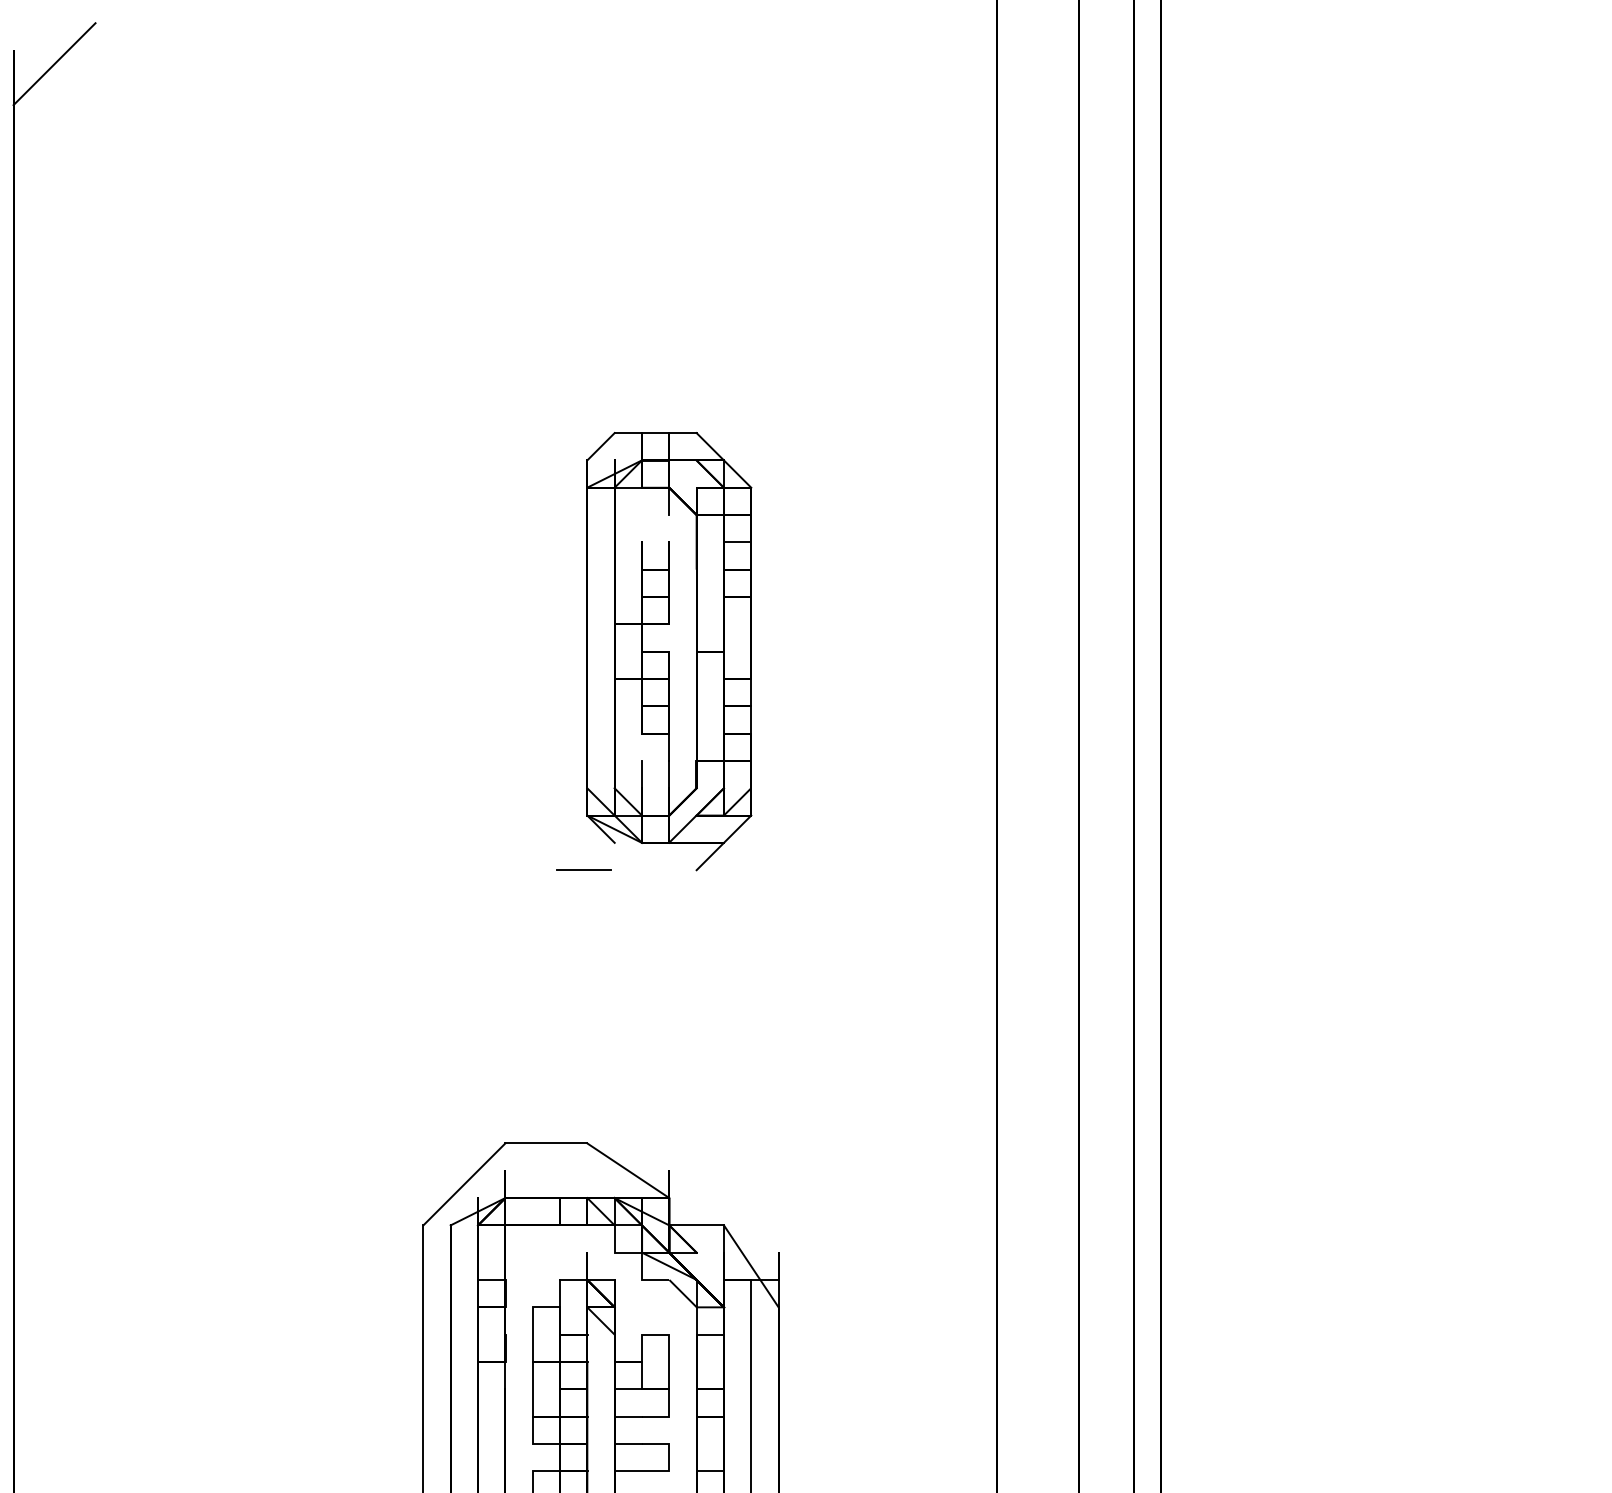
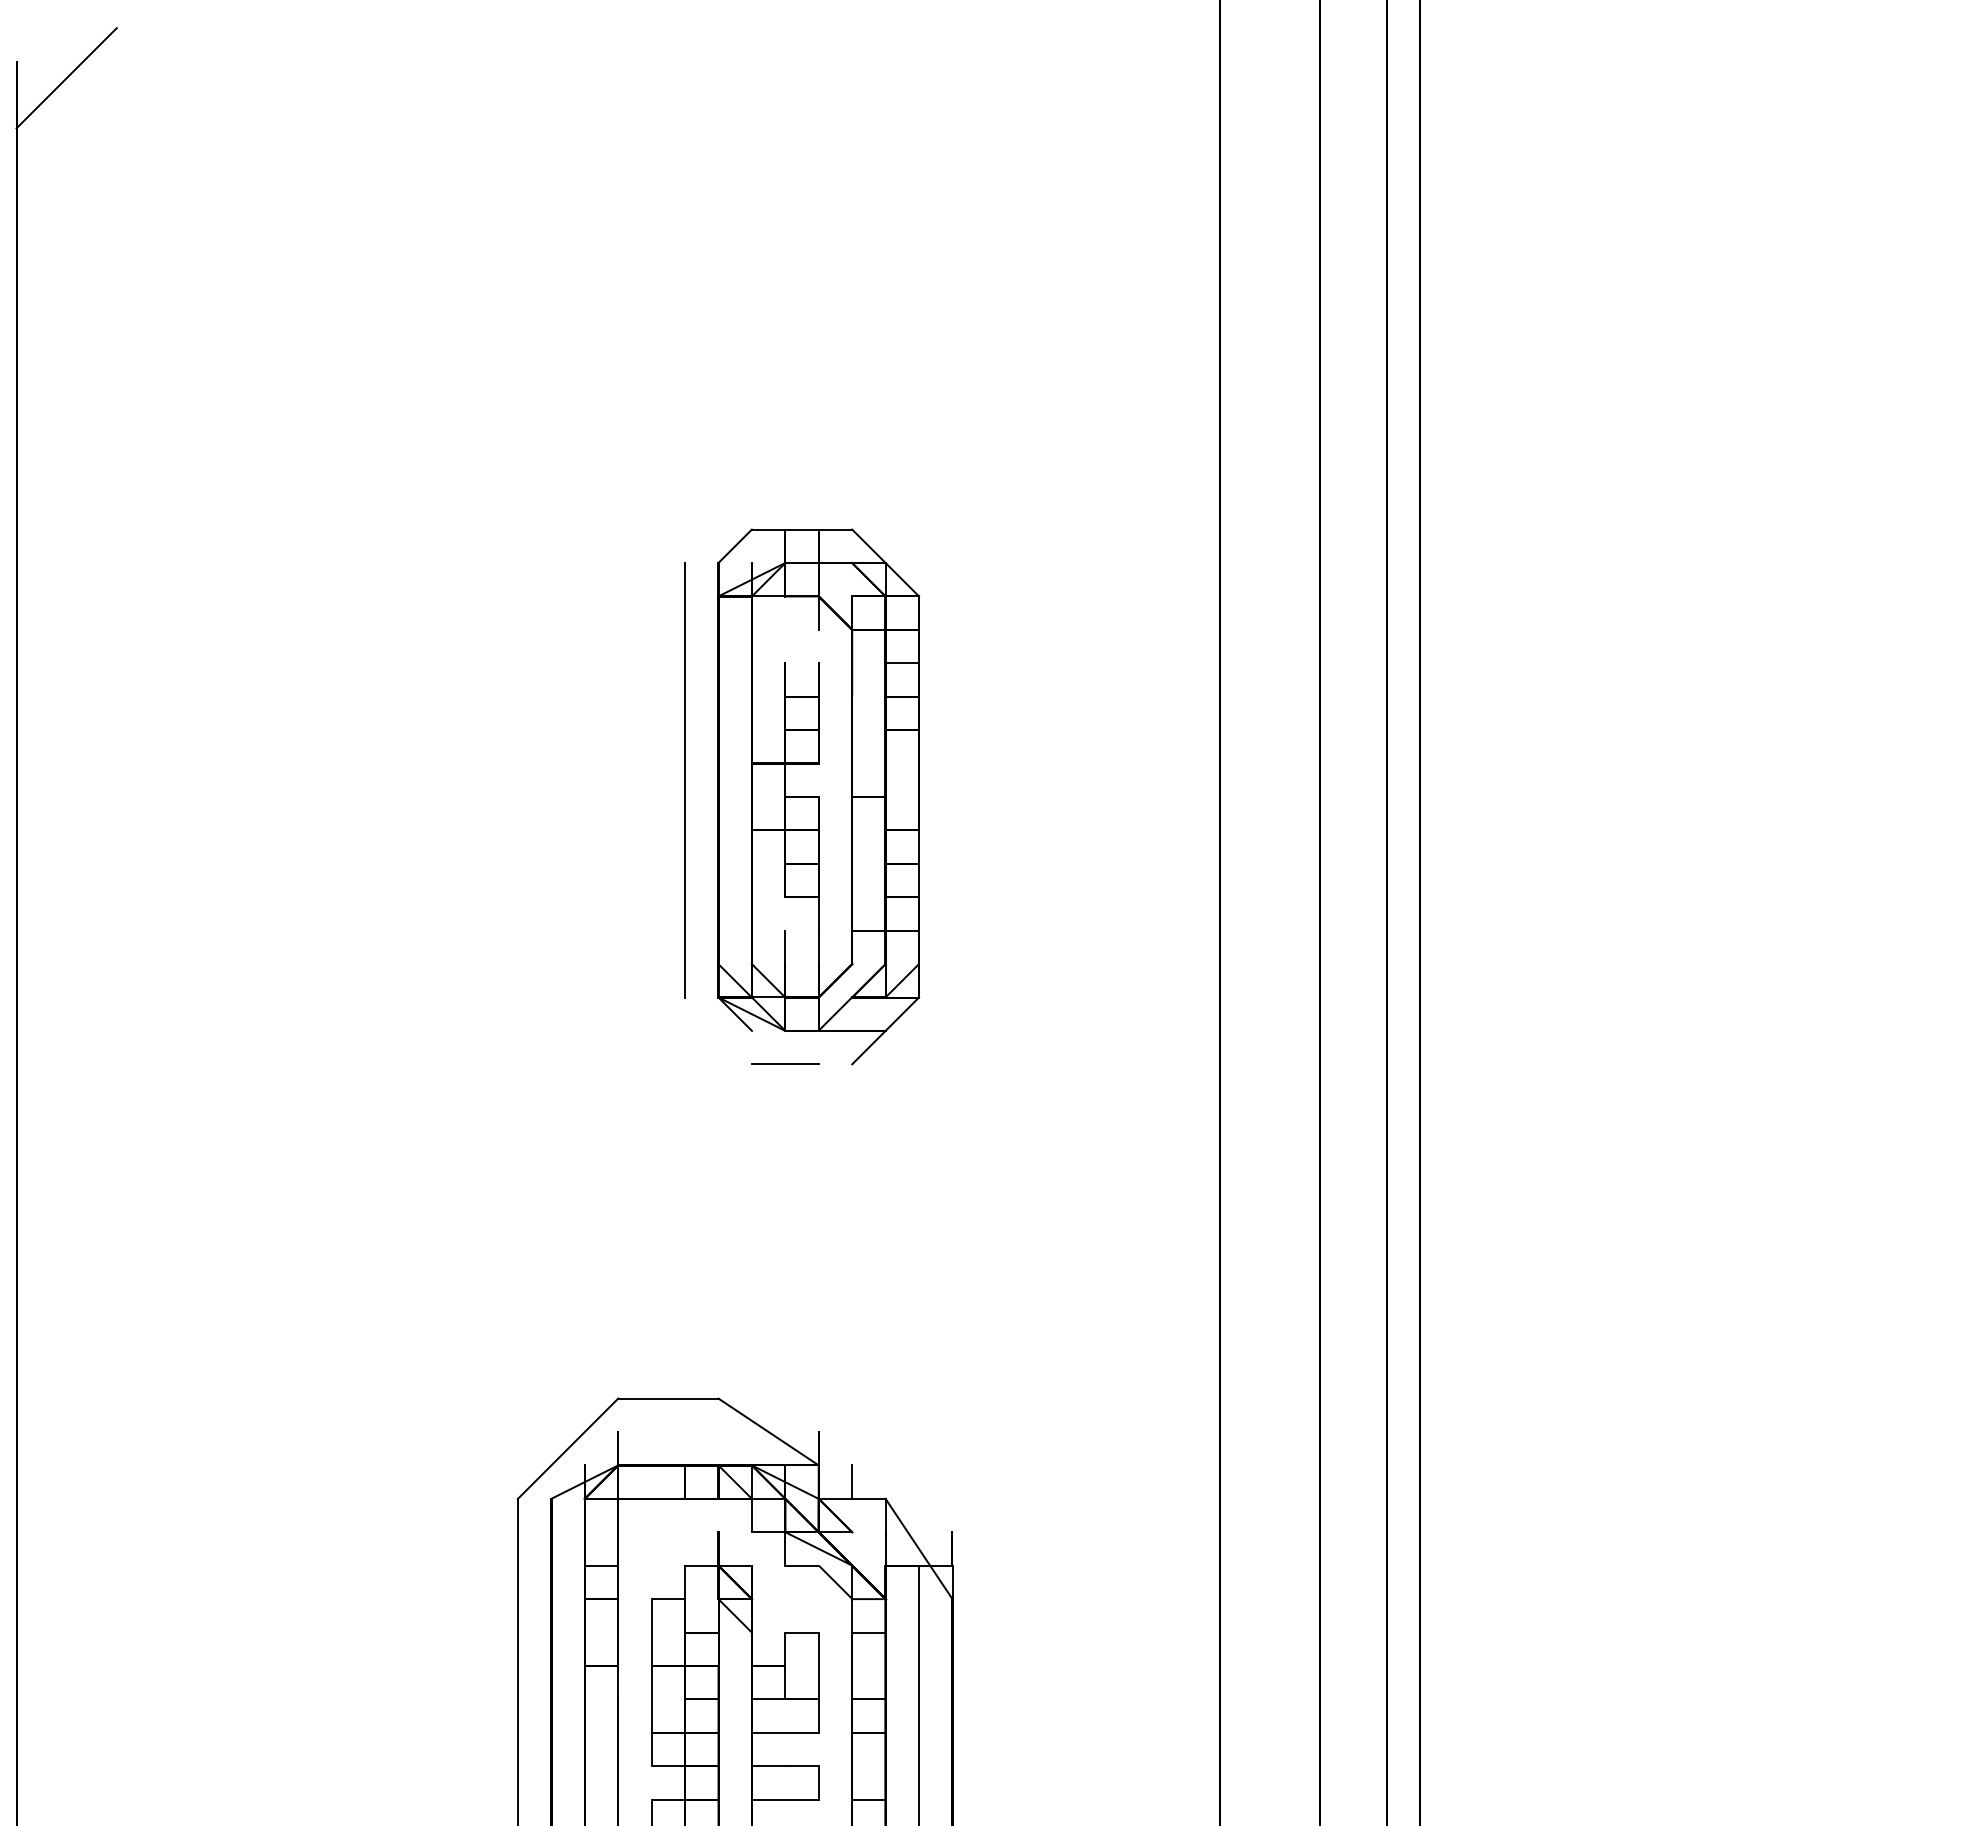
line: (560, 637) -> (685, 779), added
line: (584, 869) -> (785, 1063), moved
line: (696, 1211) -> (852, 1481), added

